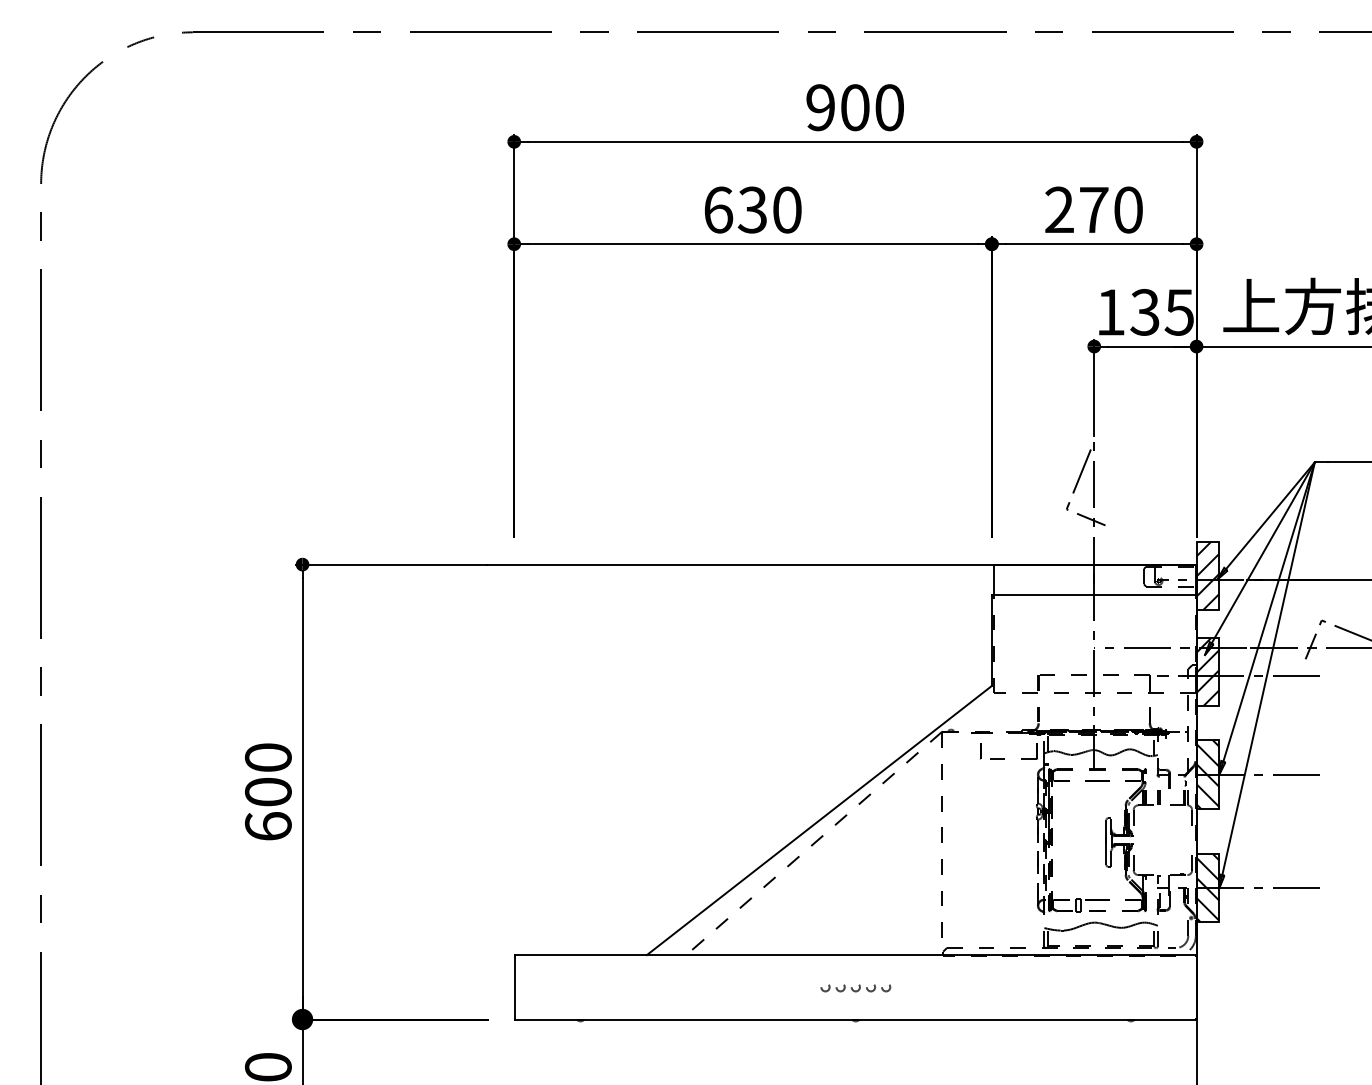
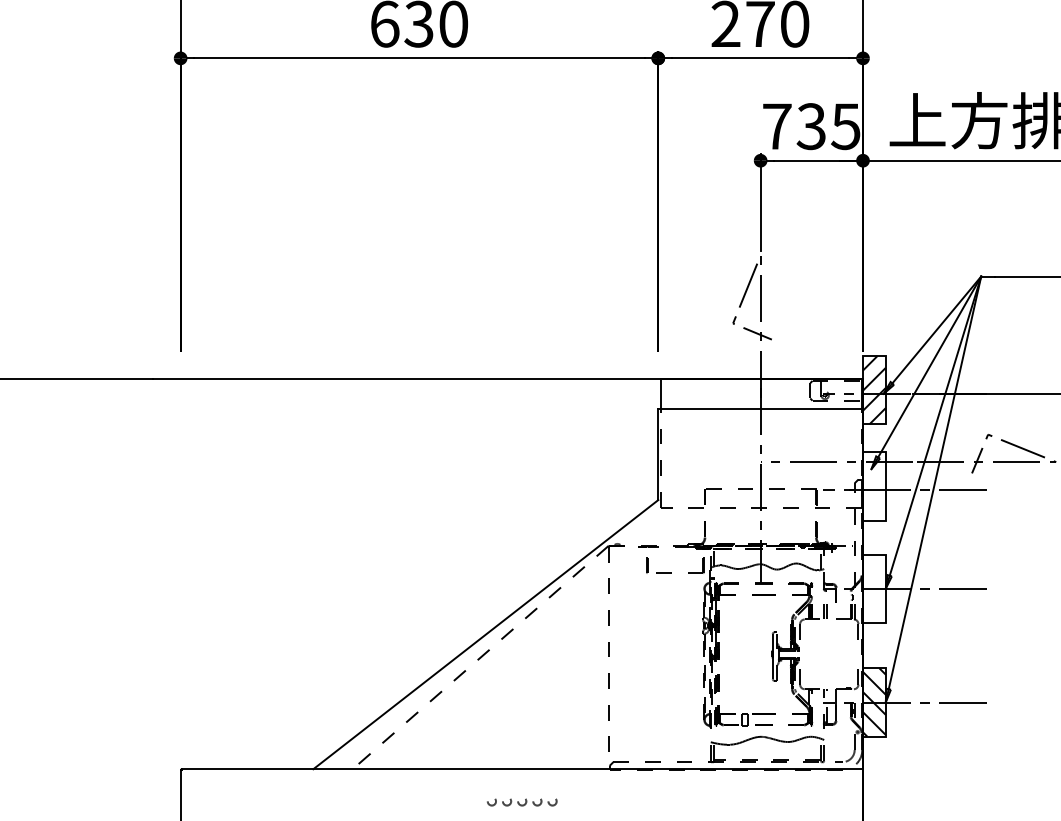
text: (1110, 312) -> (776, 126), 135 -> 735
hatch: (1207, 672) -> (873, 486), removed
hatch: (1207, 774) -> (873, 588), removed

